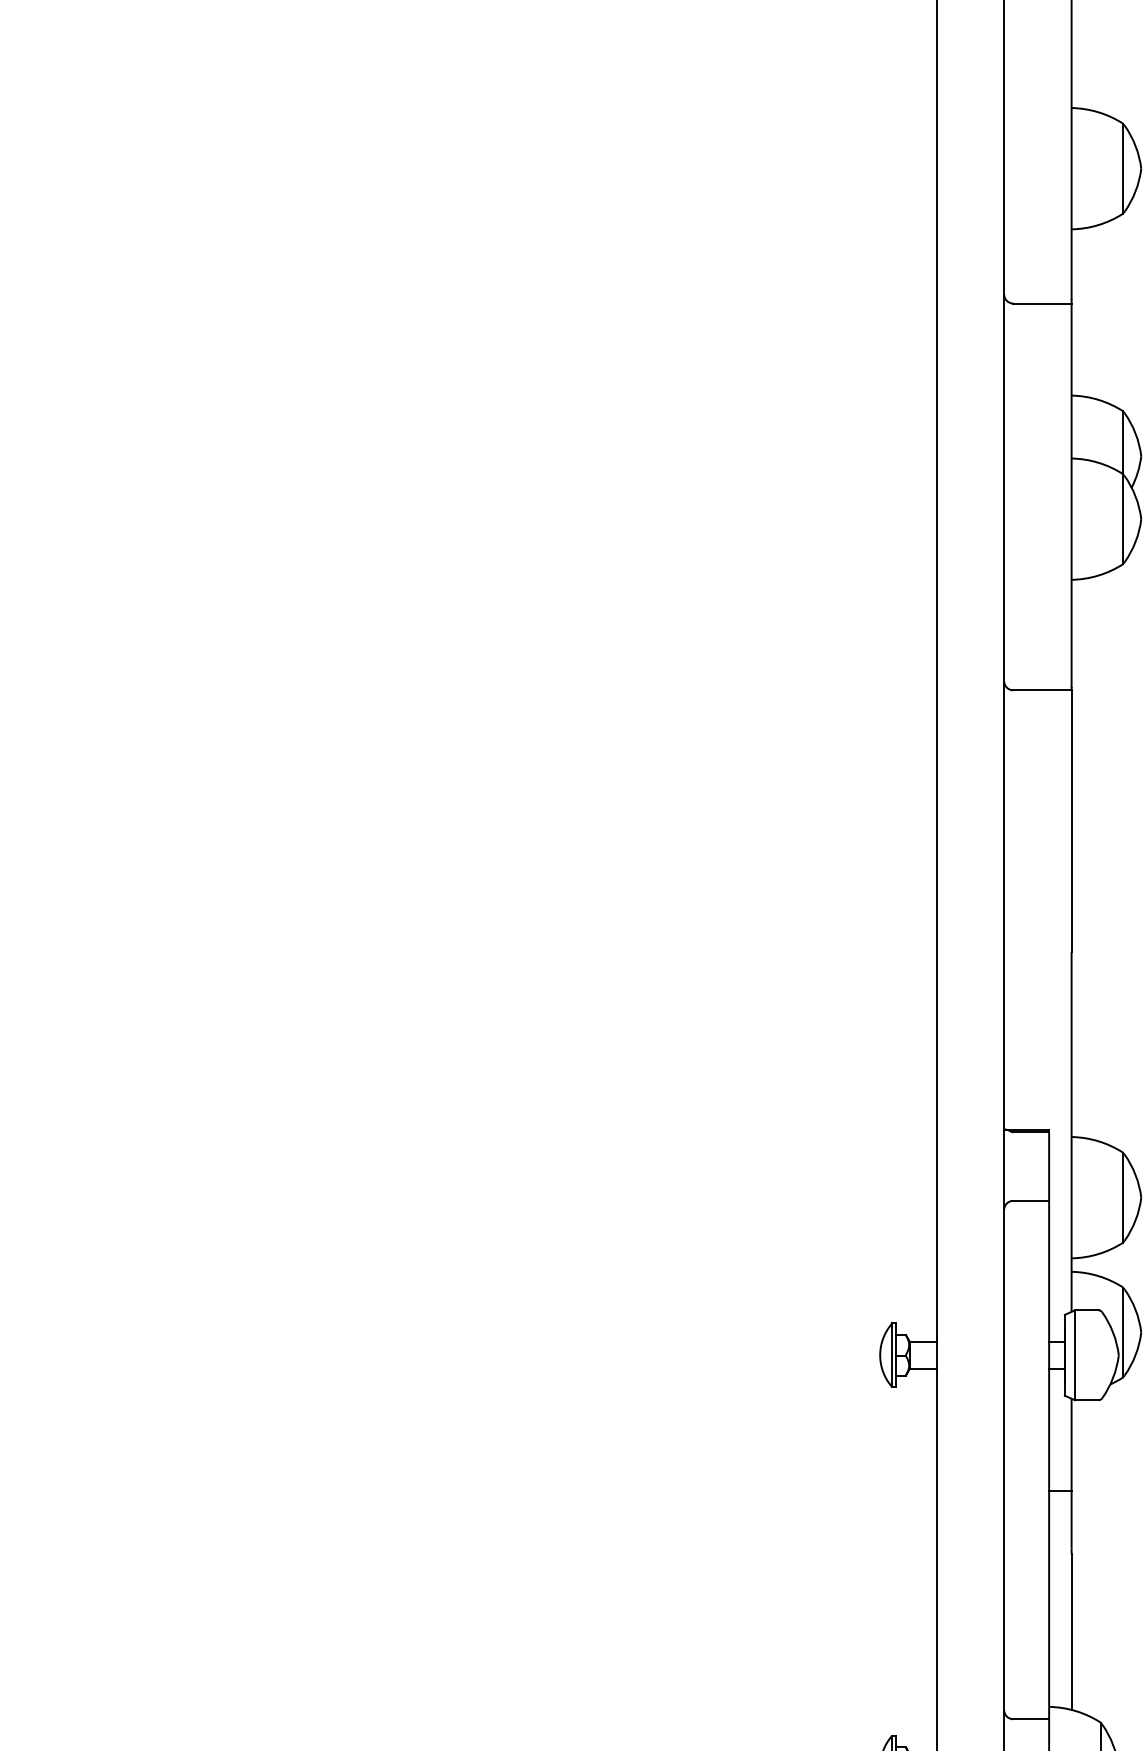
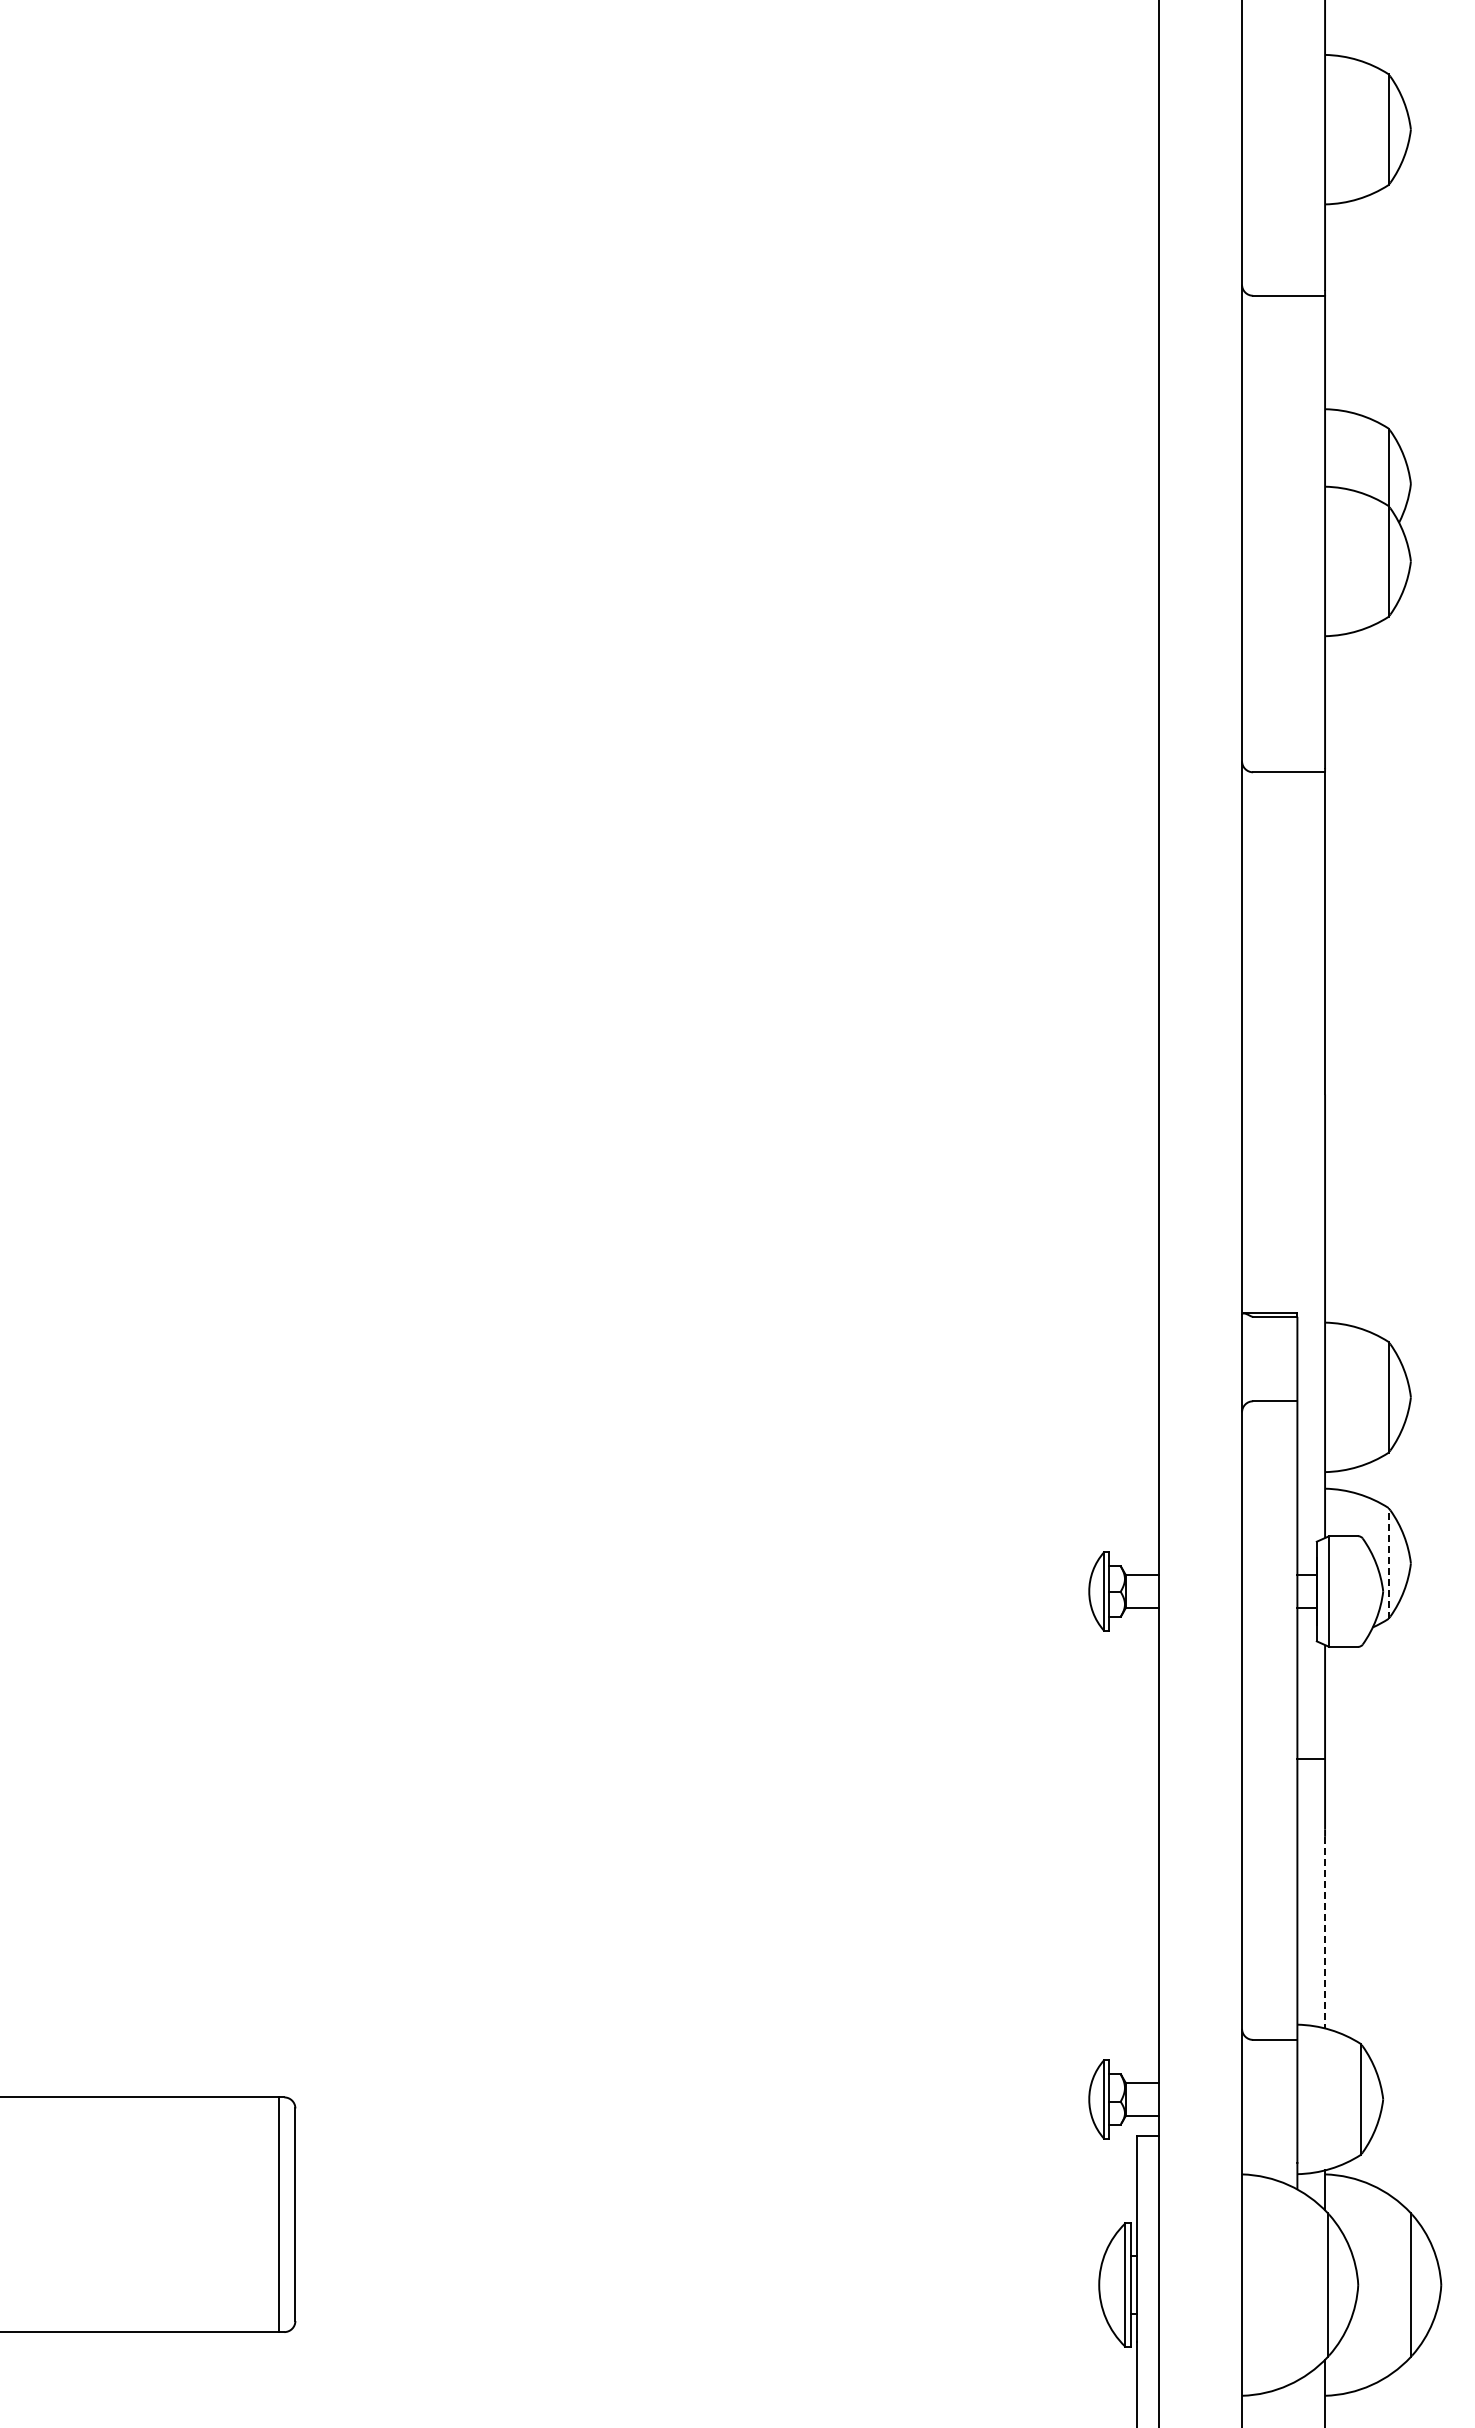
line: (1123, 1331) -> (1388, 1562), solid -> dashed
line: (1071, 1632) -> (1325, 1932), solid -> dashed

